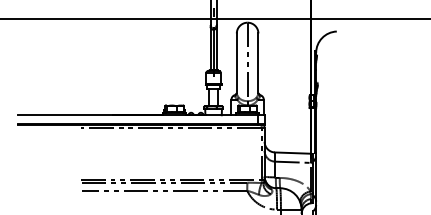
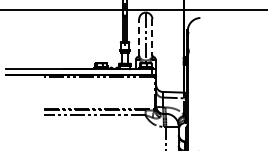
line: (237, 61) -> (139, 36), solid -> dashed
line: (258, 63) -> (152, 37), solid -> dashed

